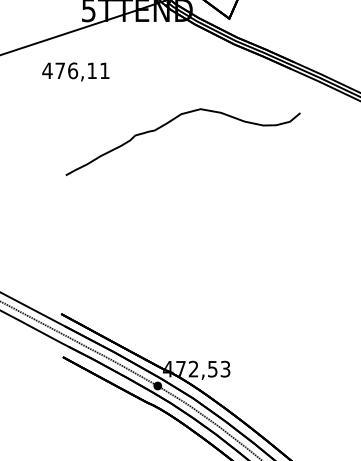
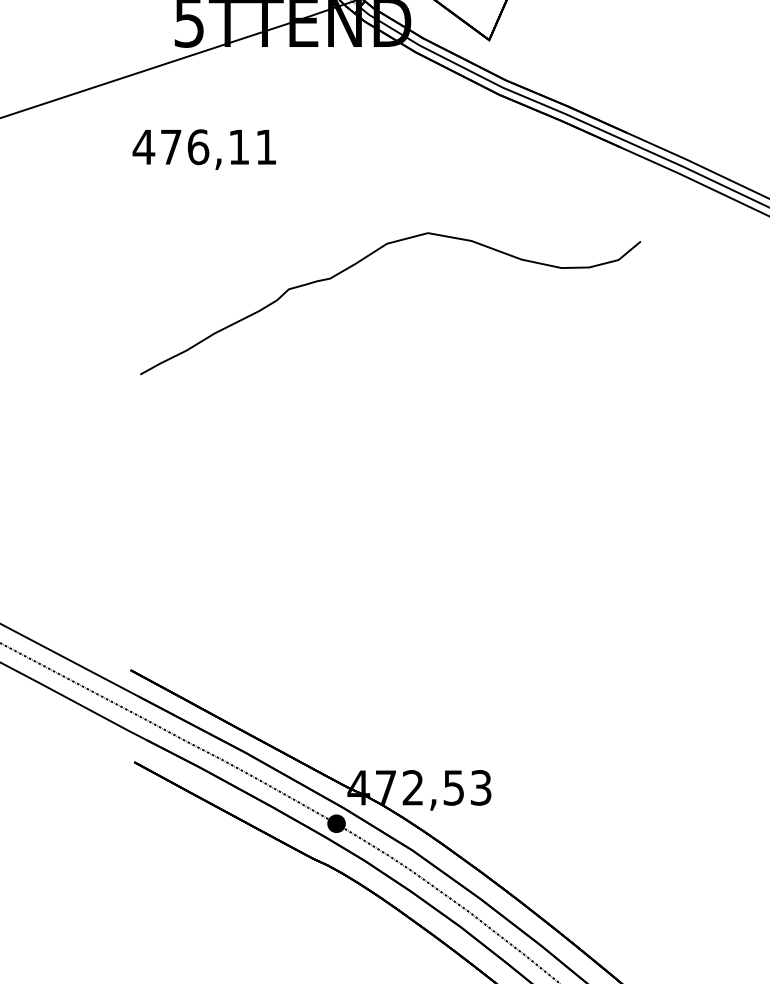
text: (75, 71) -> (203, 148), moved

